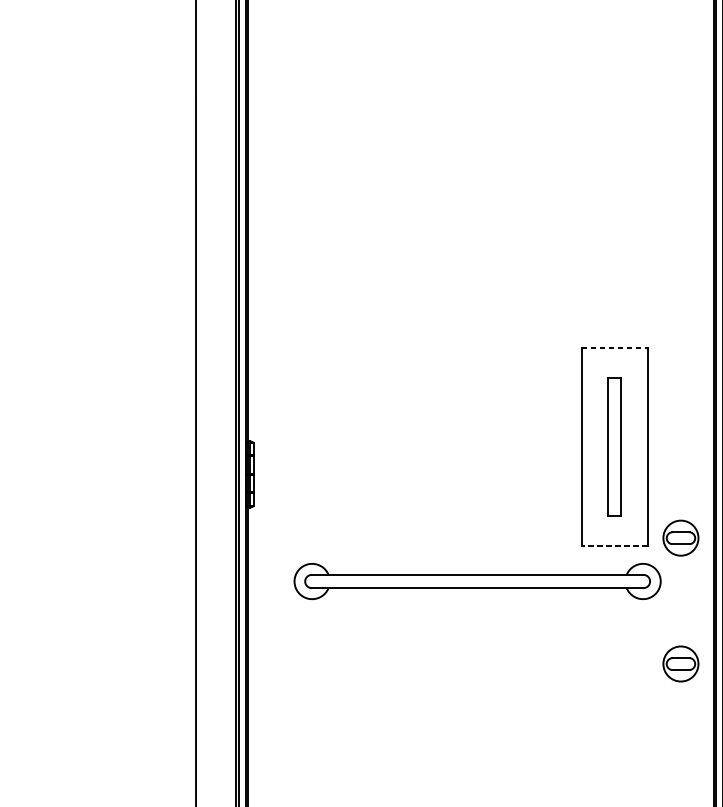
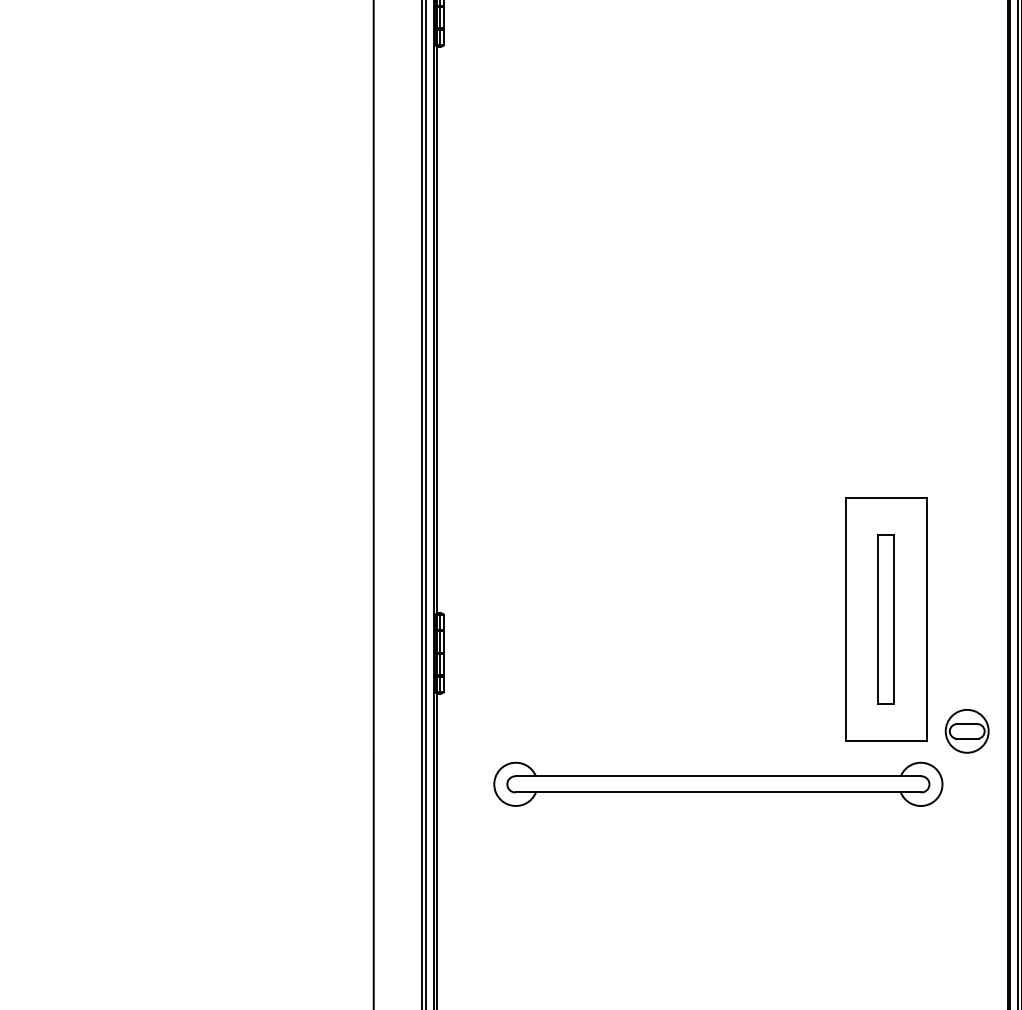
line: (615, 347) -> (886, 498), dashed -> solid
line: (614, 545) -> (885, 740), dashed -> solid
part: (680, 664) -> (966, 885), removed

